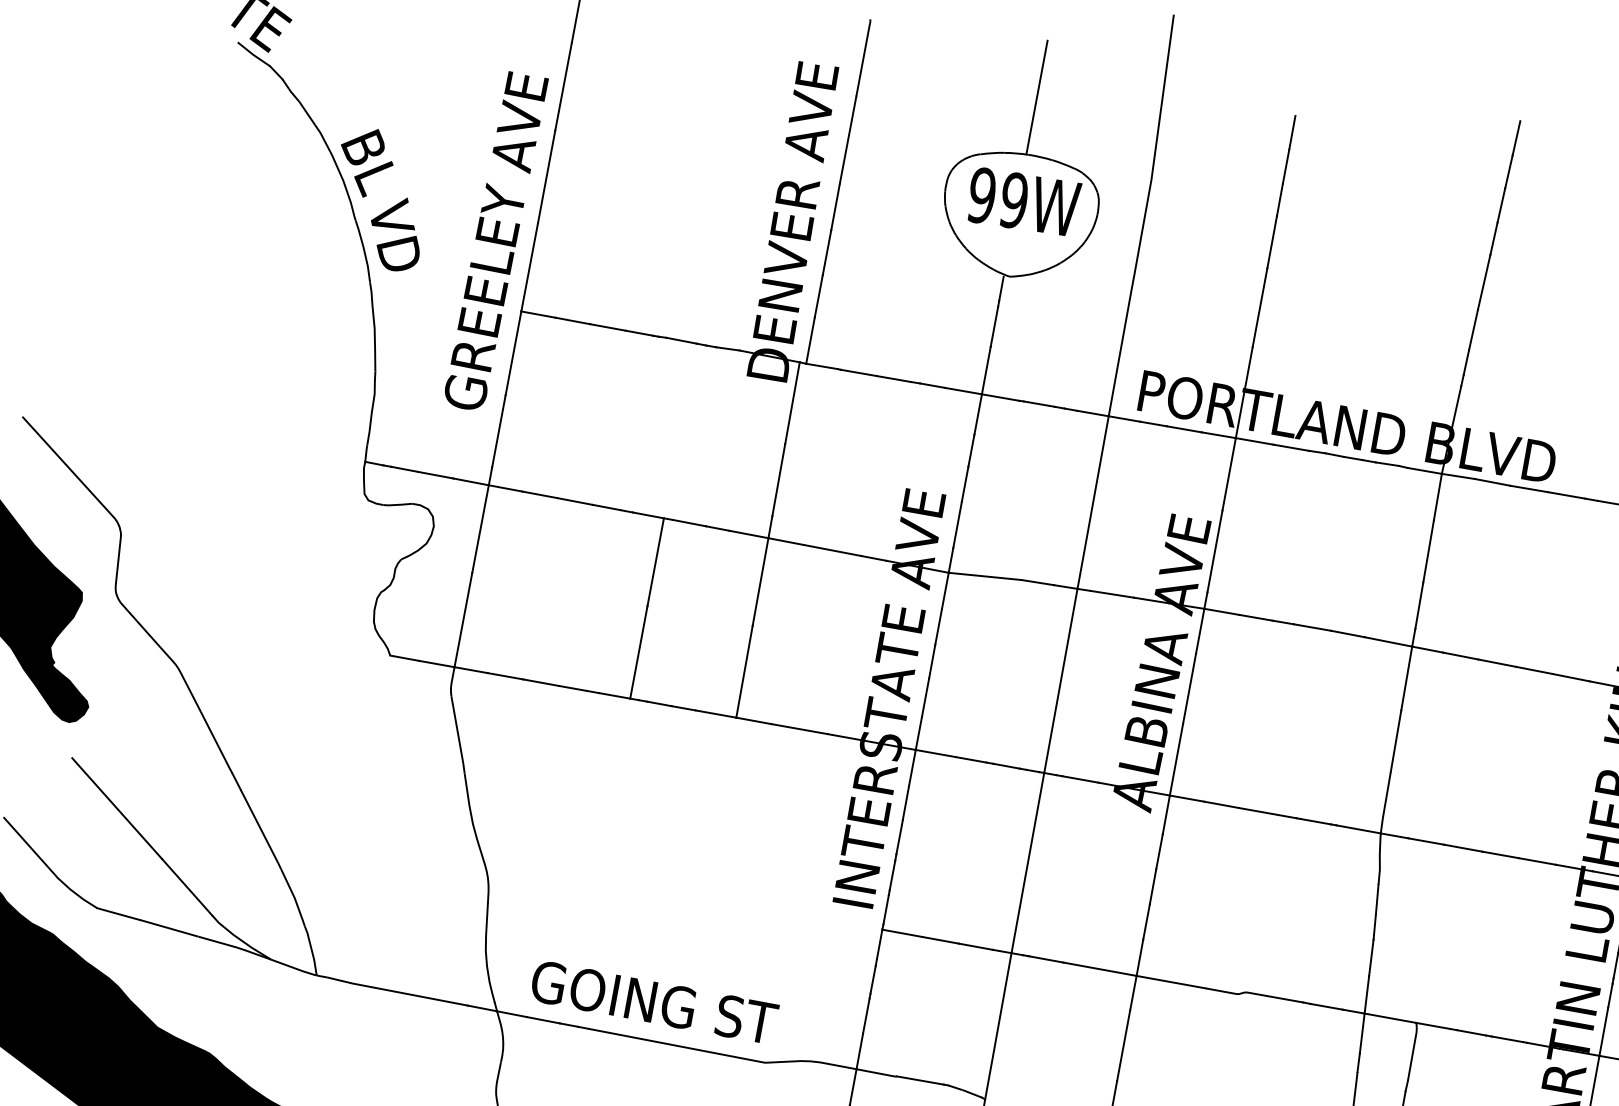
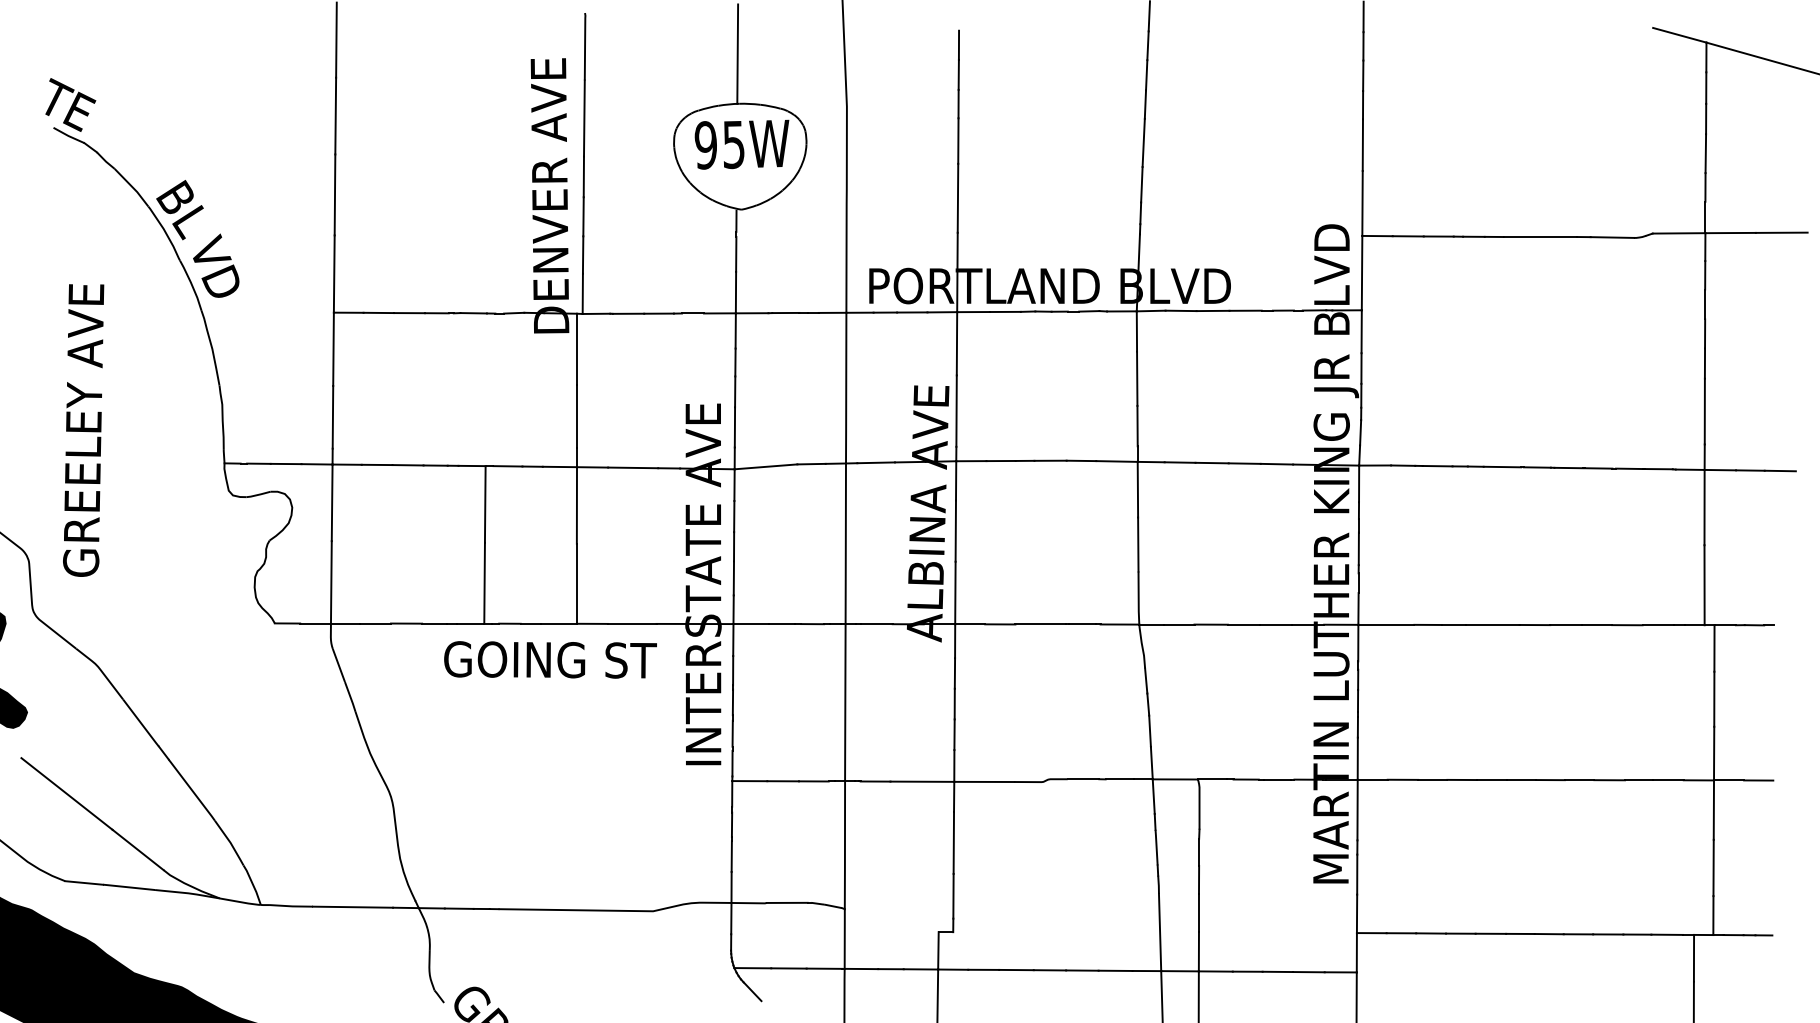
text: (1013, 200) -> (733, 144), 99W -> 95W
text: (495, 241) -> (83, 430), moved
text: (654, 1001) -> (550, 659), moved

